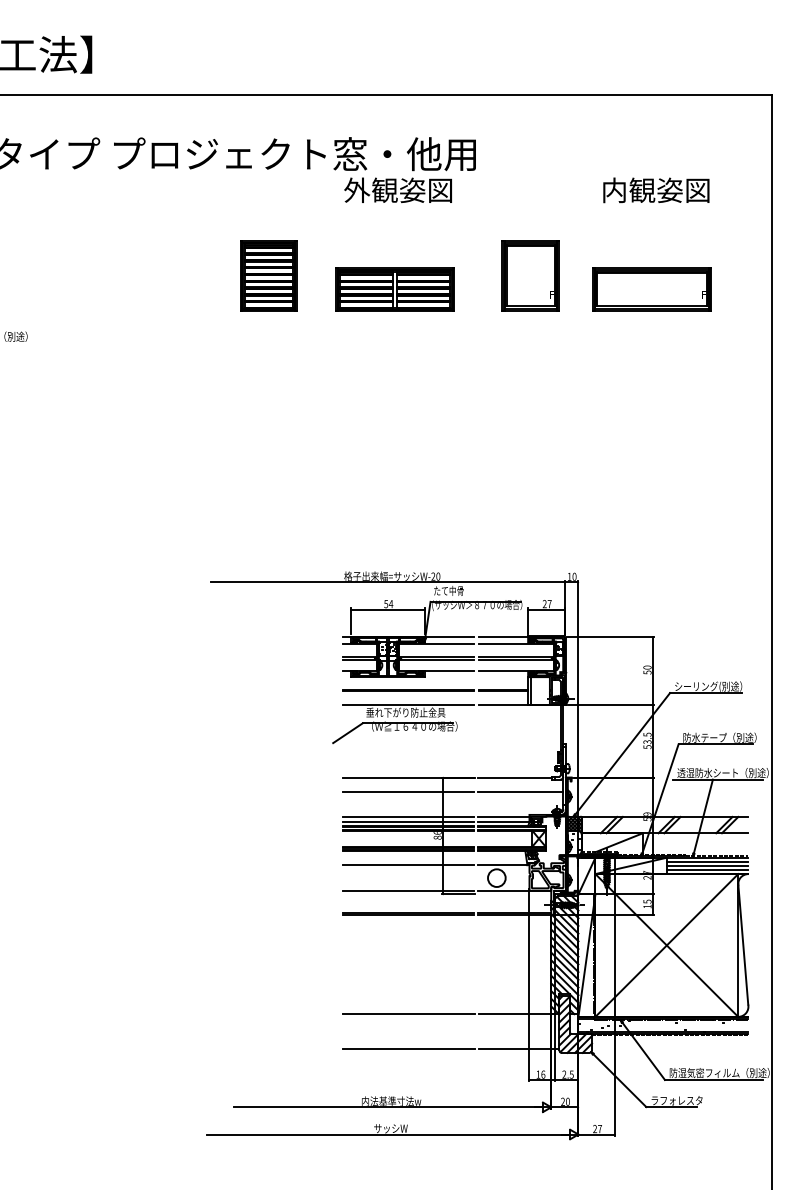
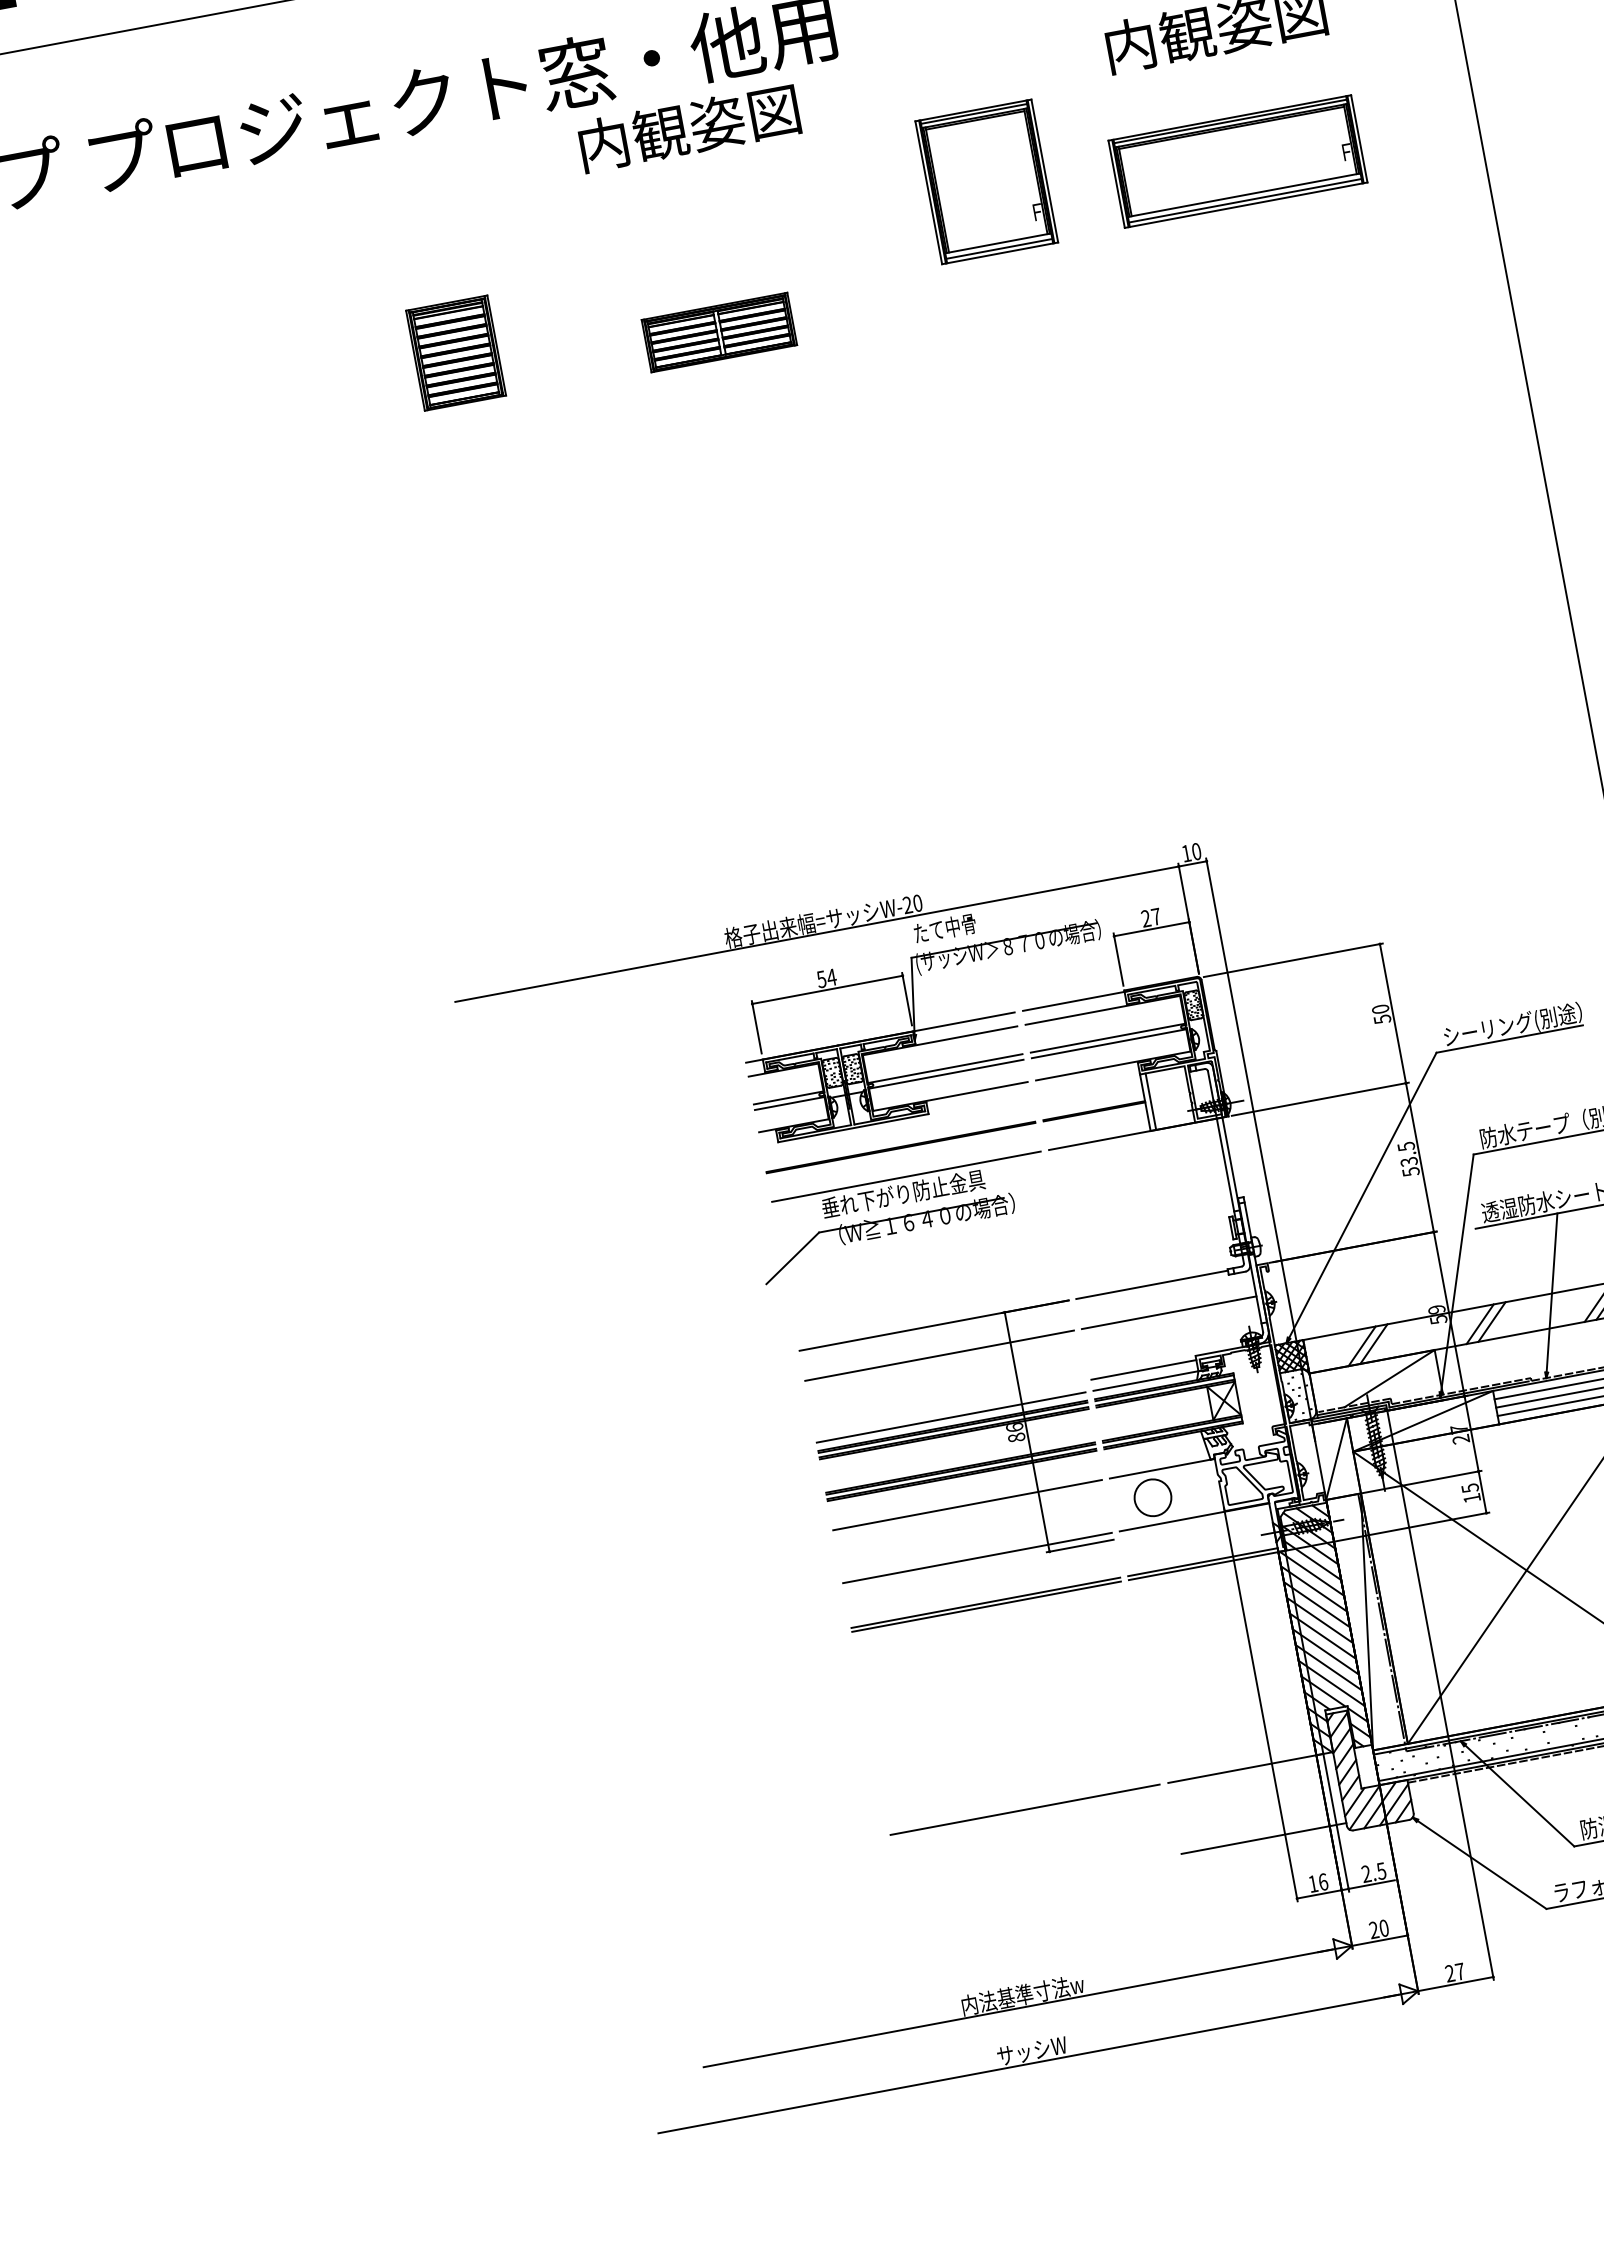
text: (357, 190) -> (604, 144), 外観姿図 -> 内観姿図
part: (268, 275) -> (454, 352), size x0.7
part: (530, 275) -> (986, 180), moved
part: (394, 289) -> (718, 332), size x0.6
part: (651, 289) -> (1236, 161), moved
line: (408, 816) -> (948, 1405), removed
line: (408, 1048) -> (1037, 1880), removed

